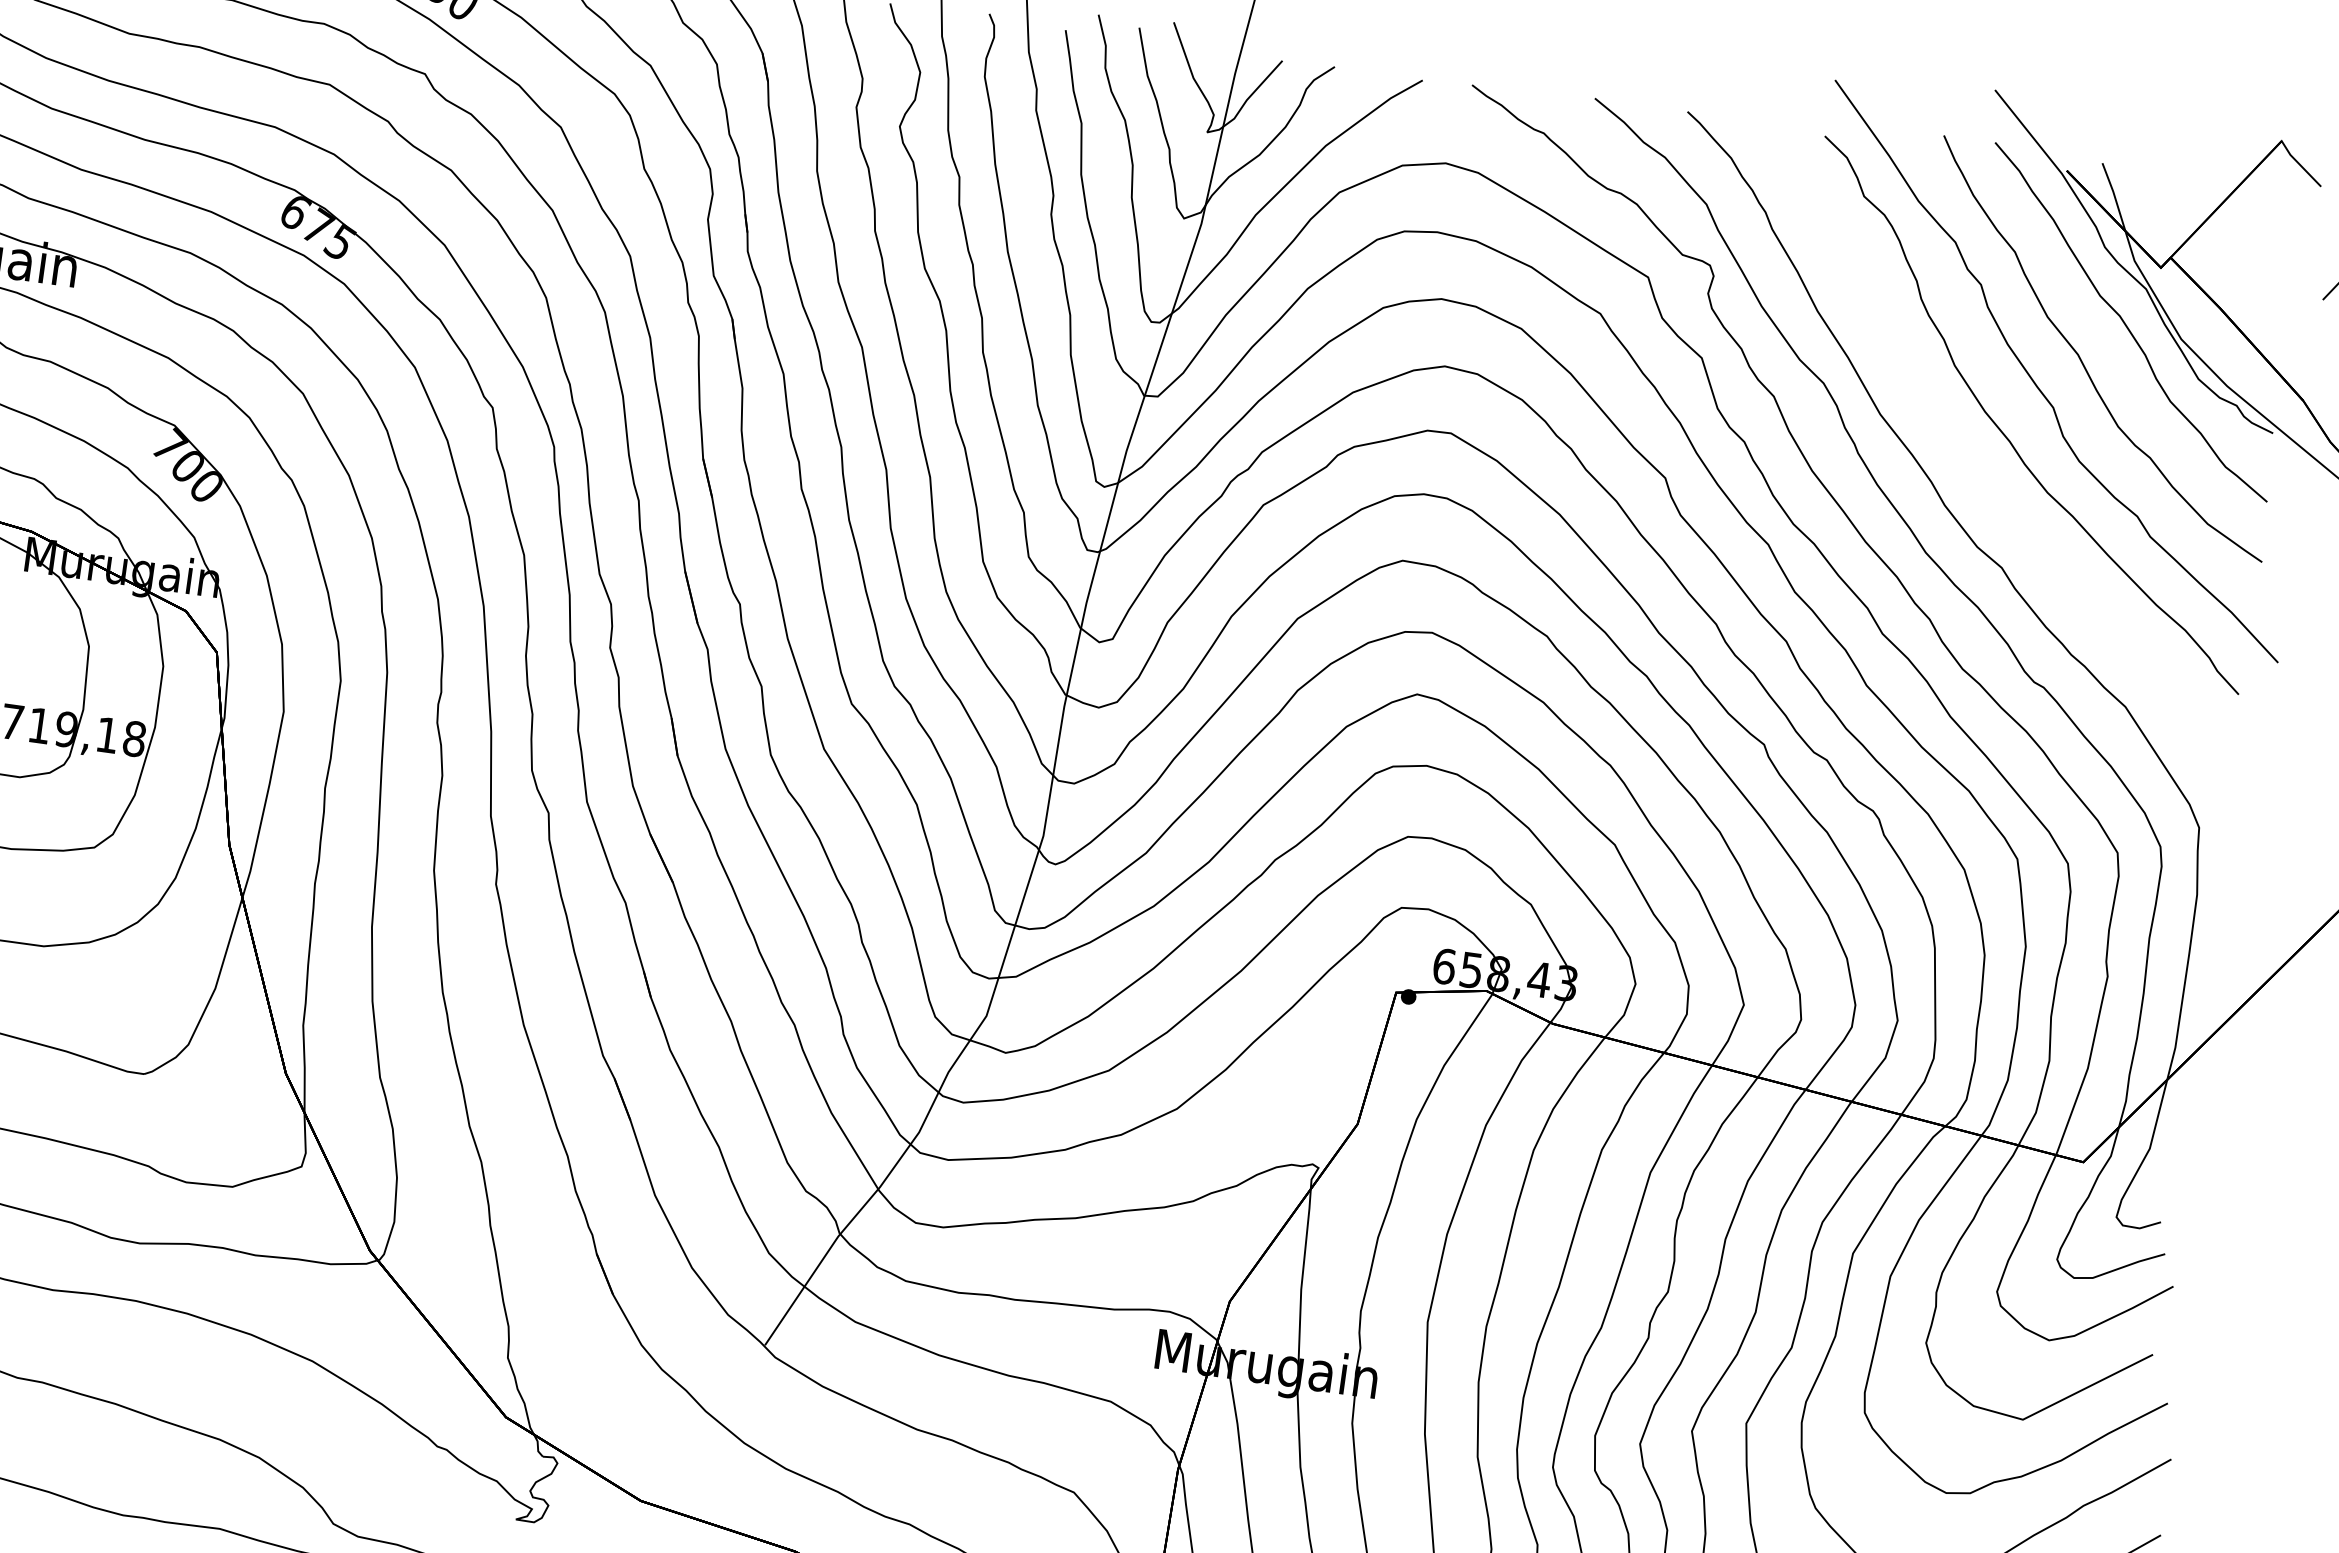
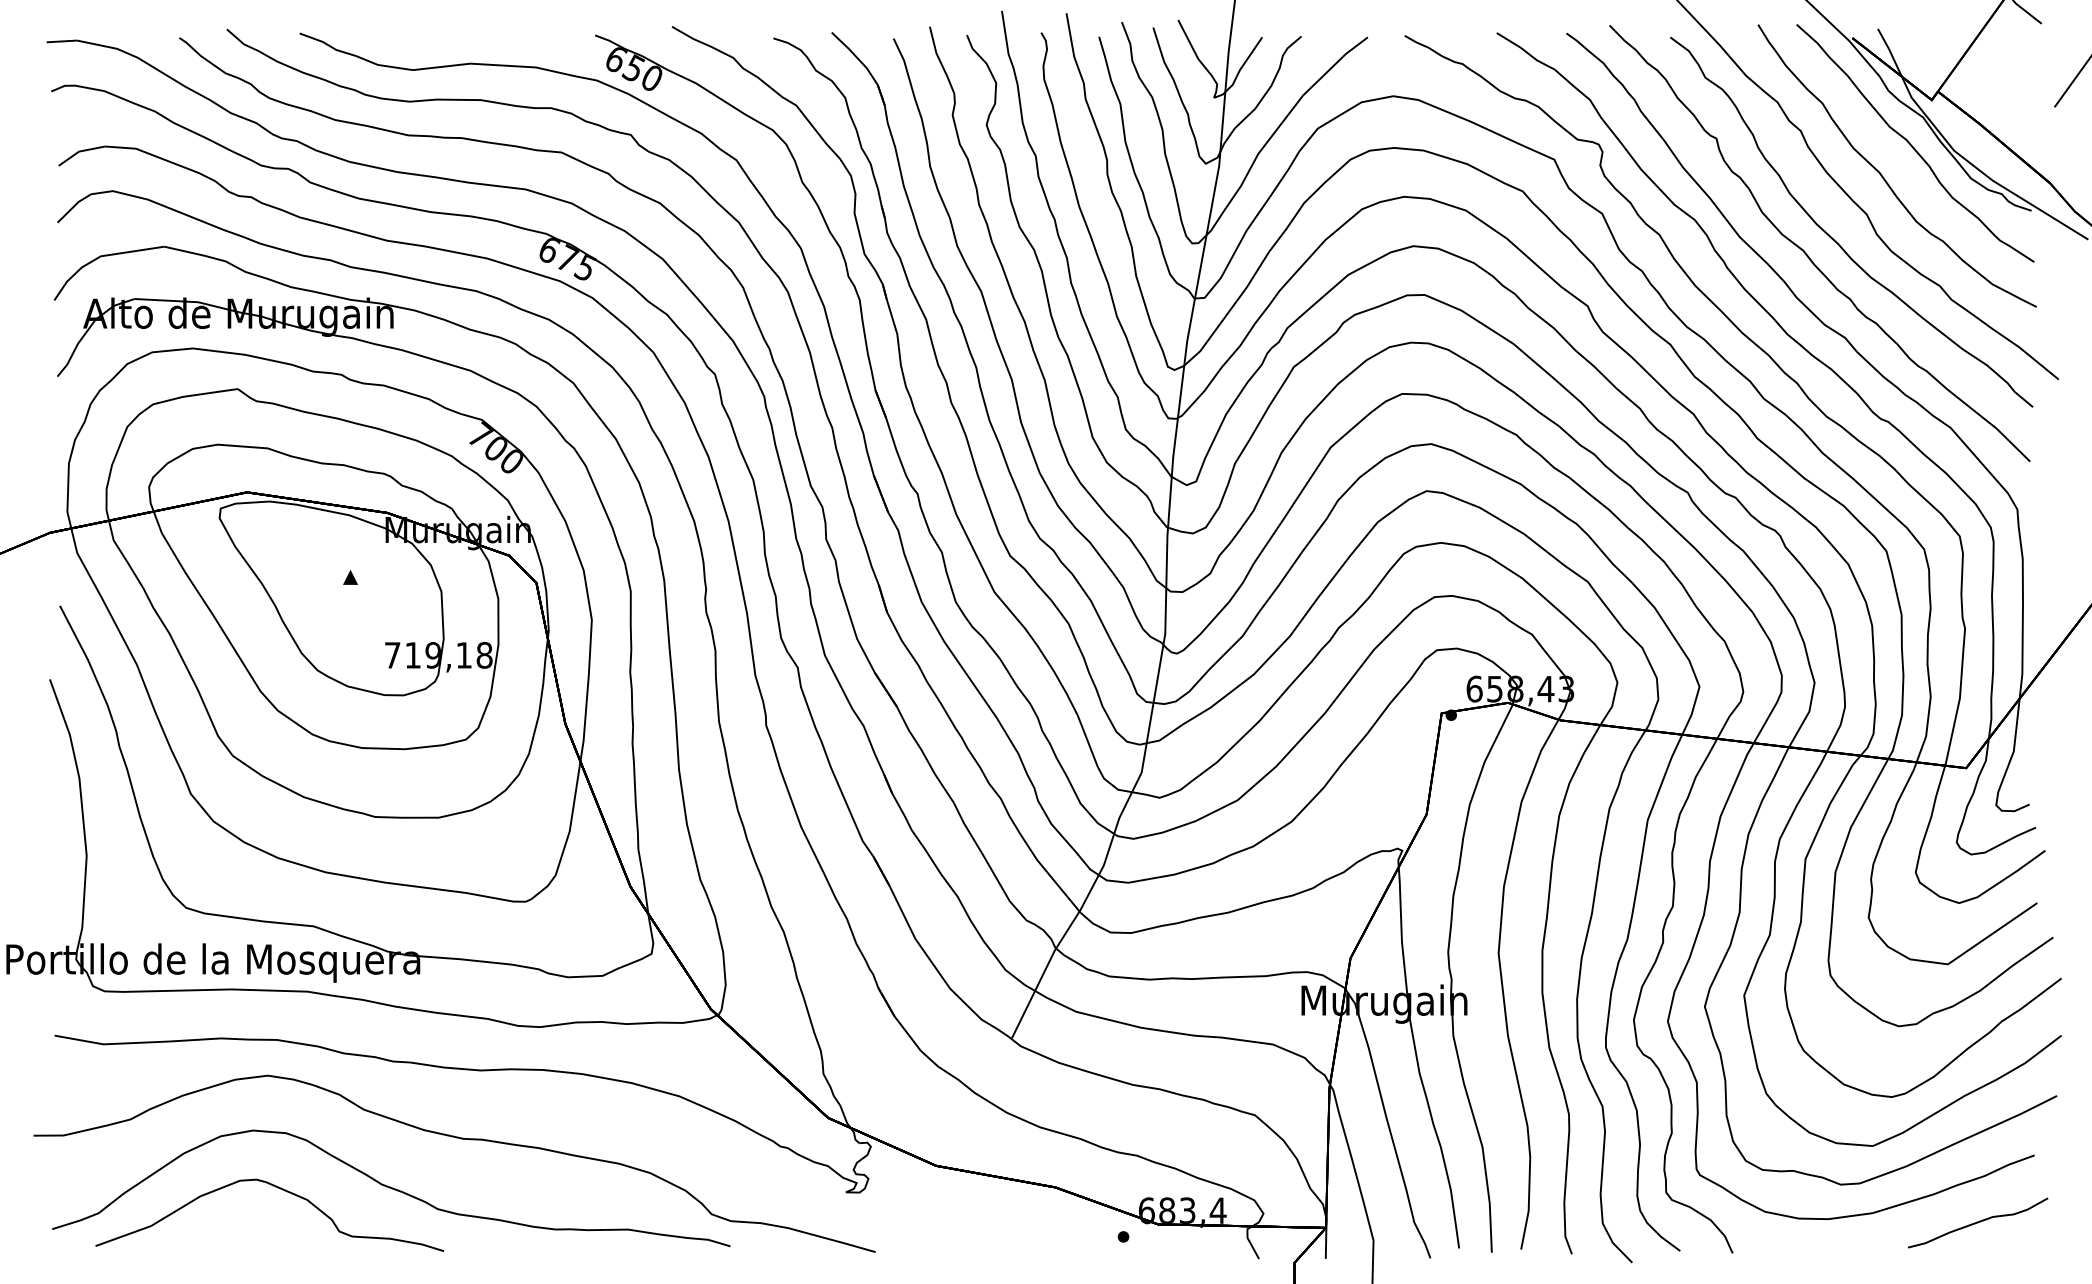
curve: (1965, 445) -> (1805, 251), added

